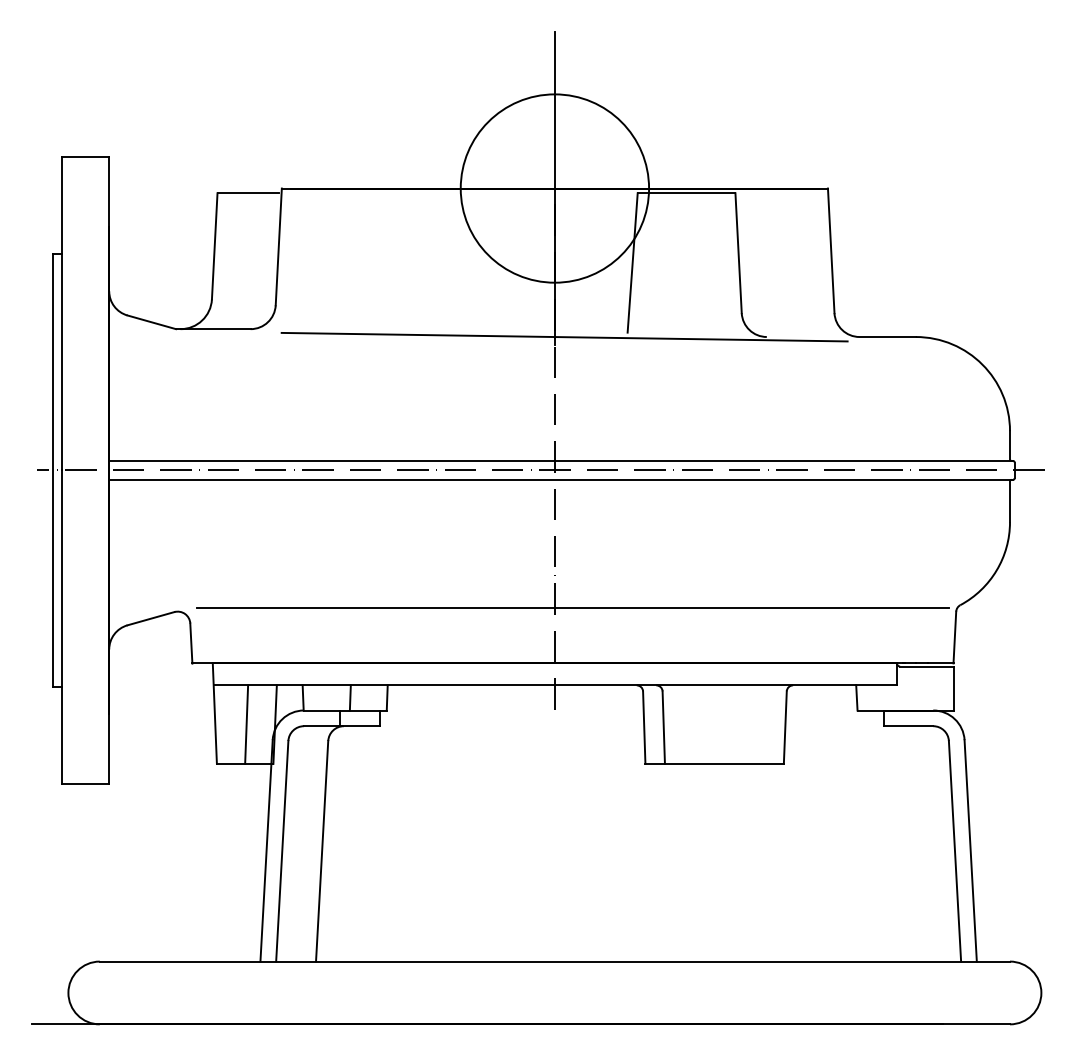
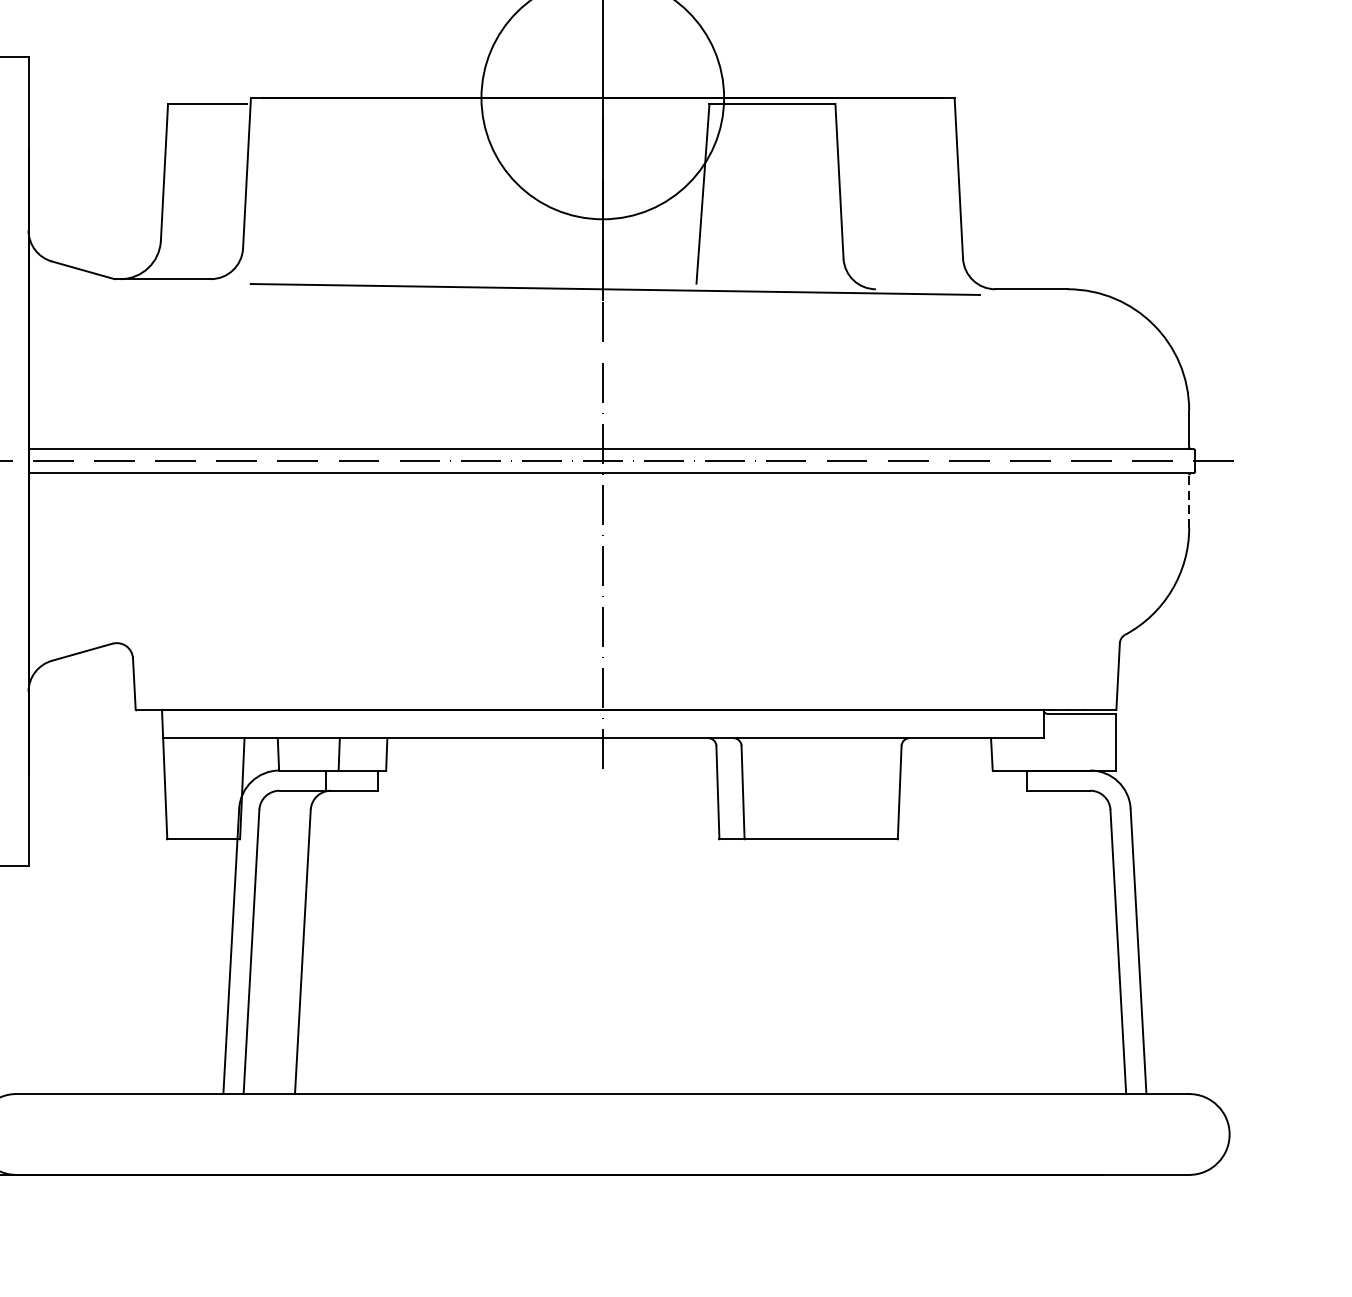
line: (1010, 501) -> (1189, 501), solid -> dashed
line: (572, 607) -> (625, 637), removed
line: (246, 724) -> (205, 788), removed

